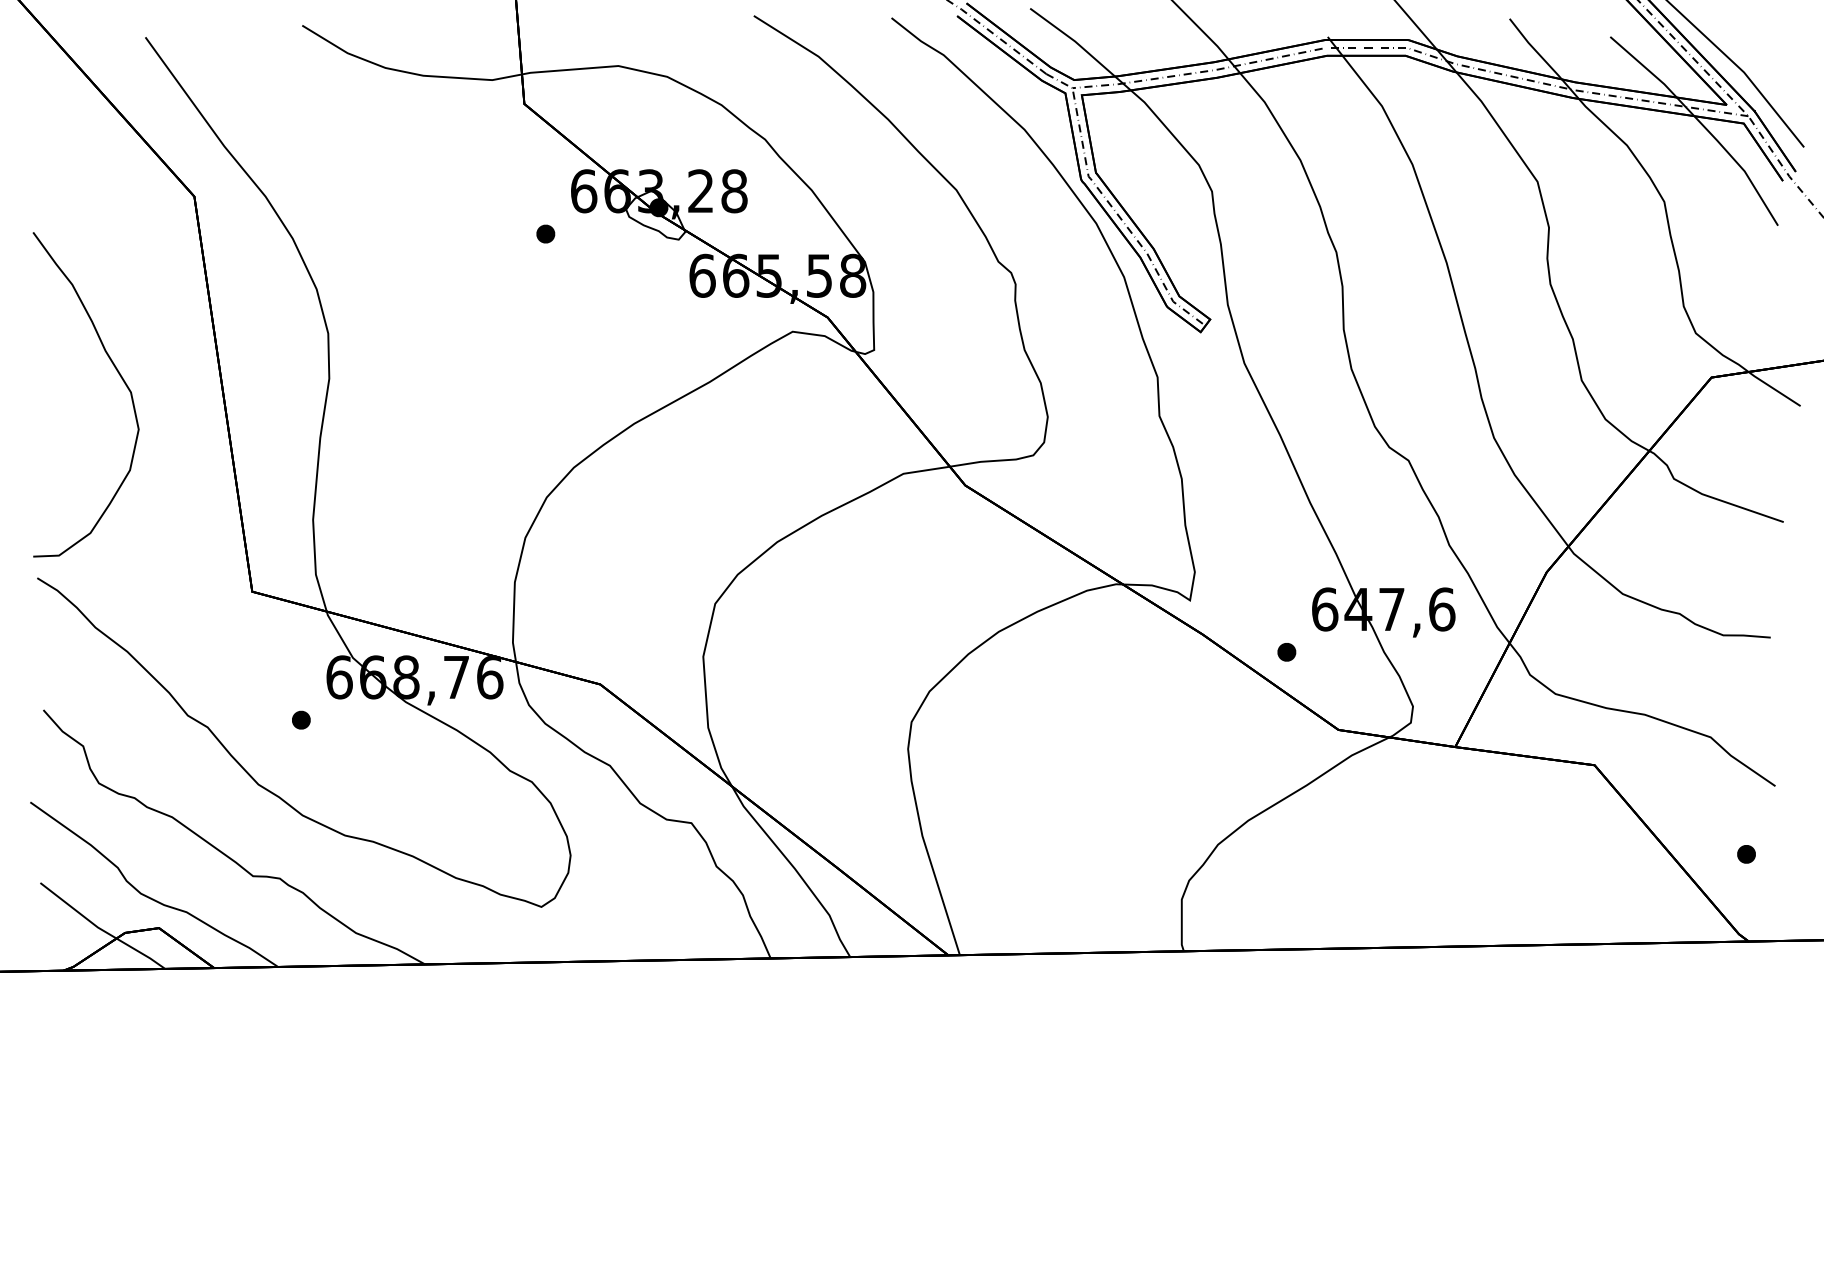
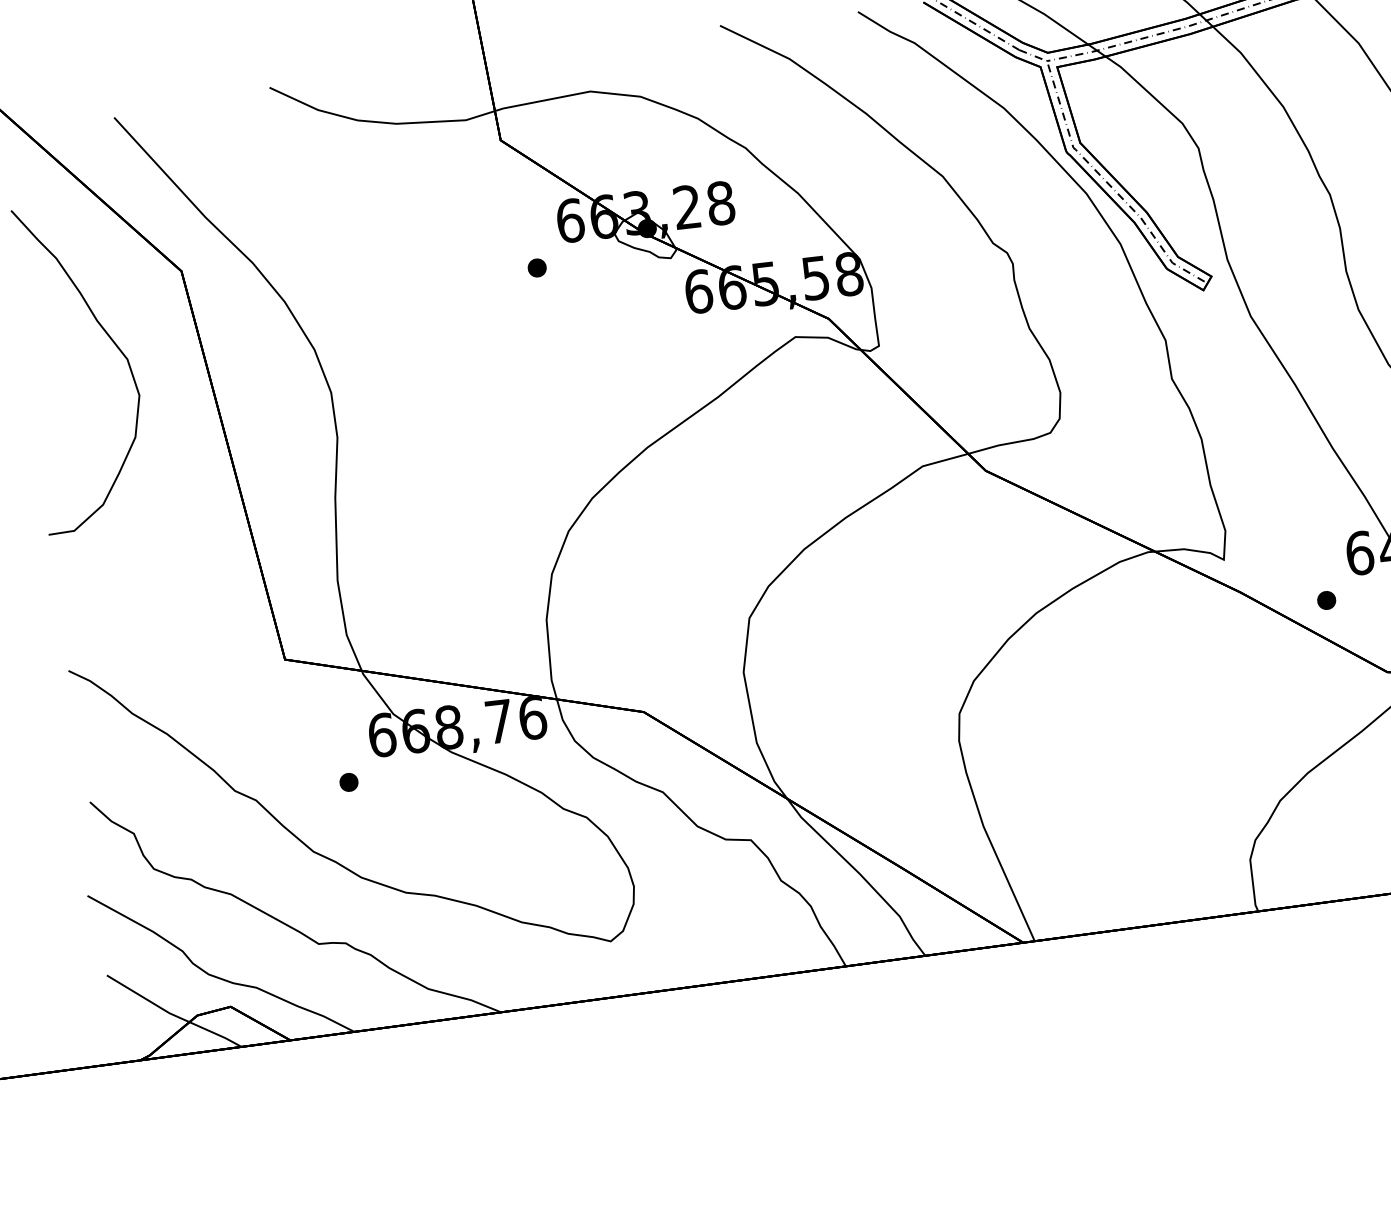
curve: (118, 374) -> (112, 342), moved

